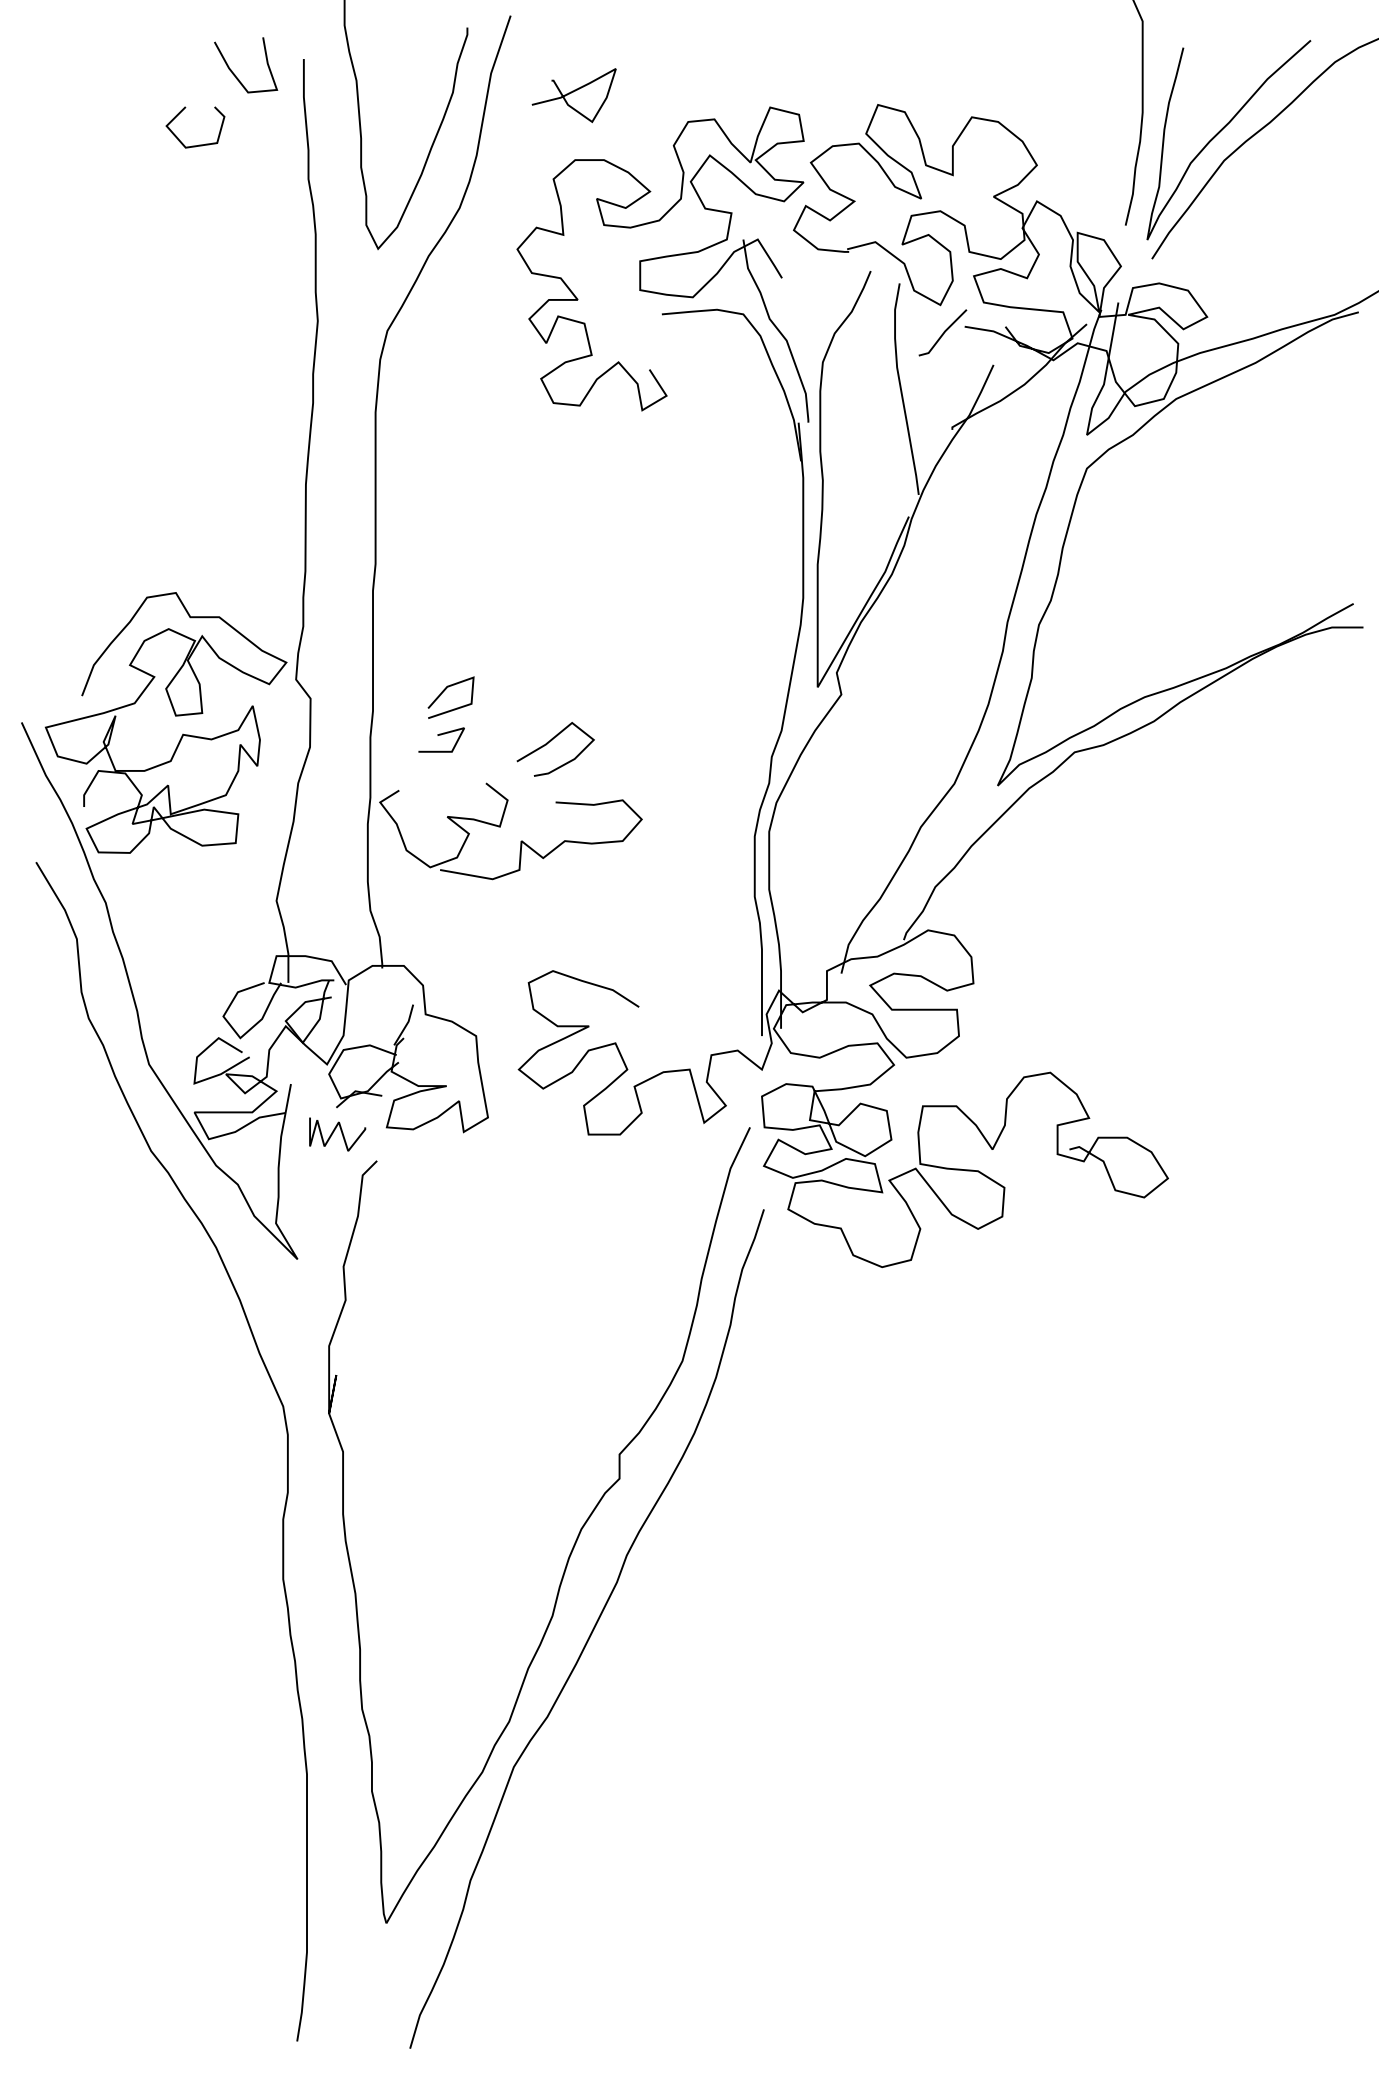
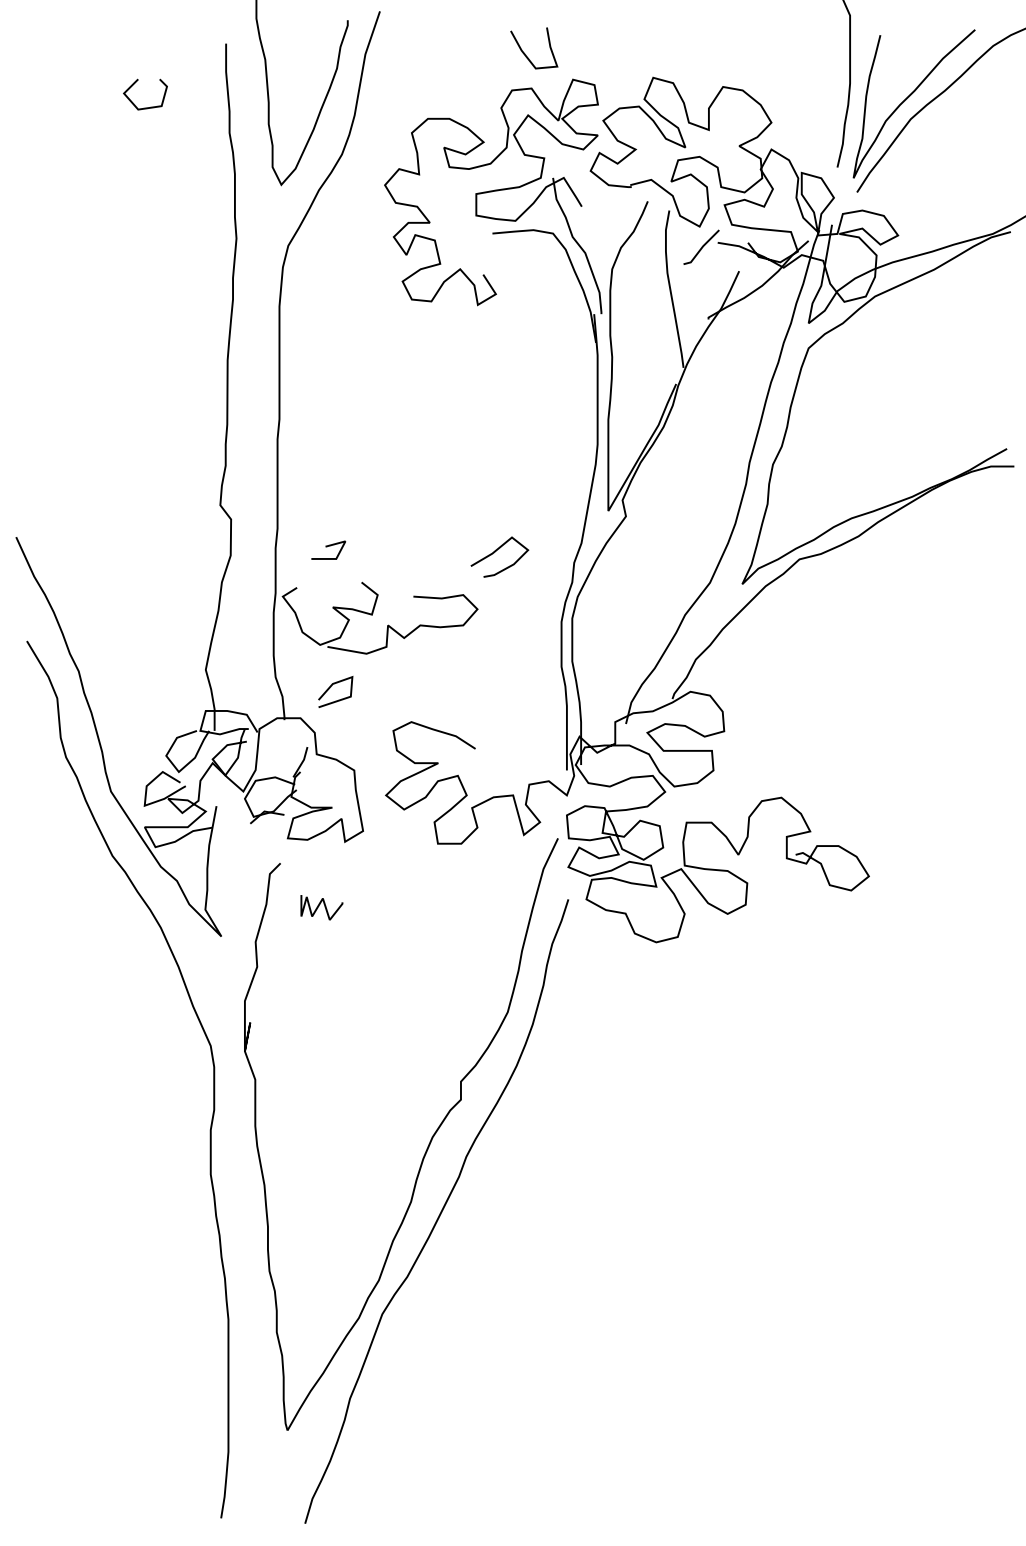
curve: (235, 74) -> (526, 55), moved
curve: (571, 93) -> (425, 69), removed
line: (444, 691) -> (330, 687), moved
curve: (174, 715) -> (129, 531), removed
curve: (551, 741) -> (496, 551), moved
curve: (333, 1133) -> (318, 906), moved

